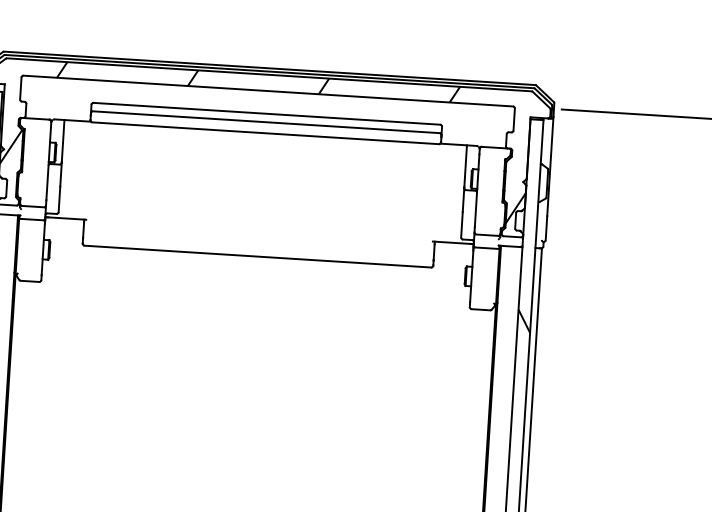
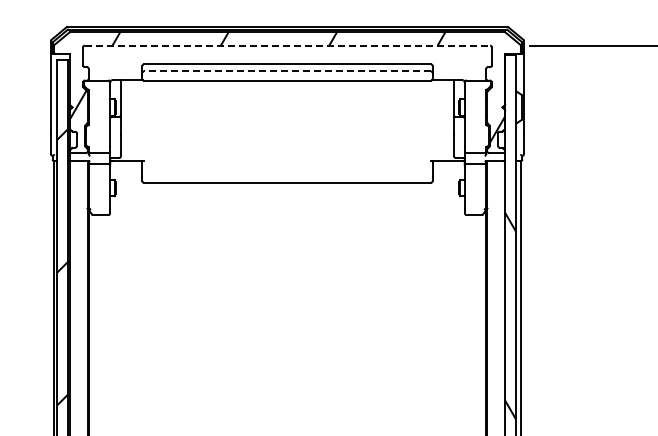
line: (268, 90) -> (287, 45), solid -> dashed
line: (266, 122) -> (287, 71), solid -> dashed

